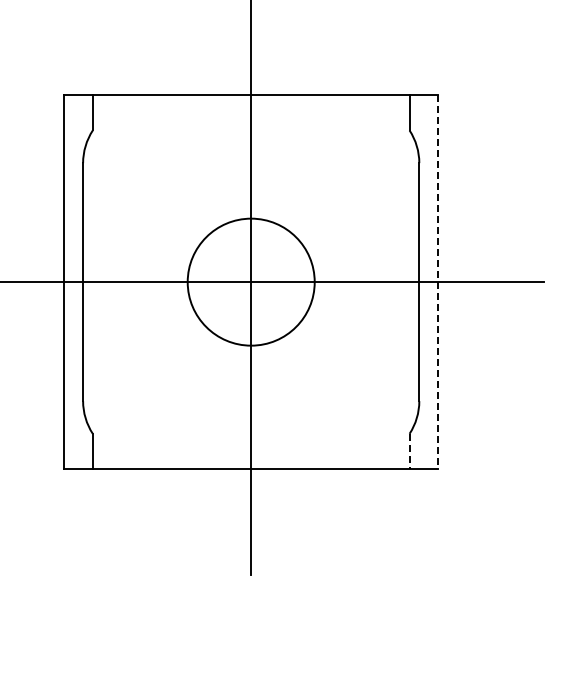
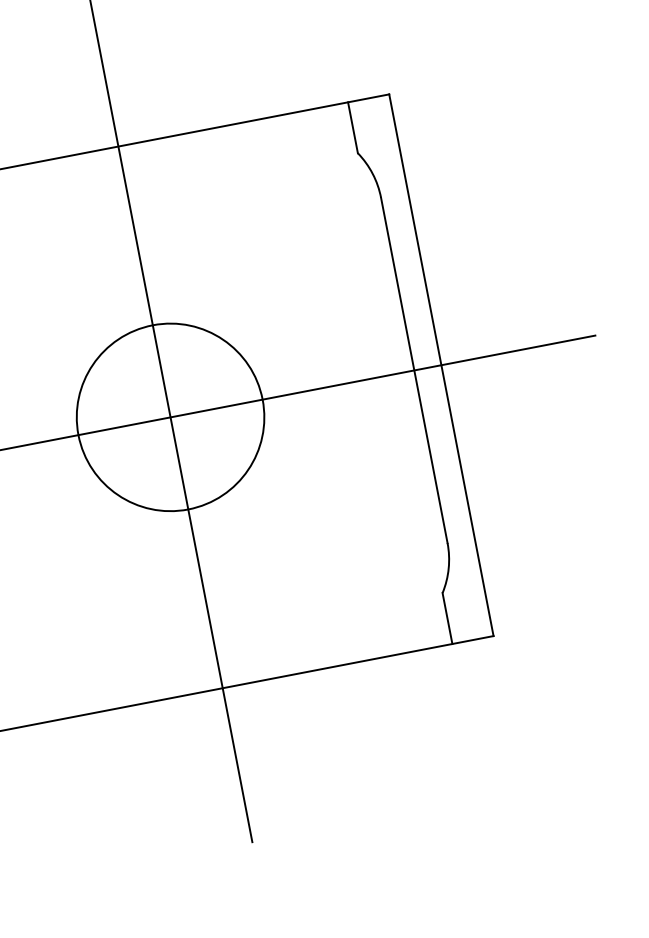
line: (437, 282) -> (440, 365), dashed -> solid
line: (409, 451) -> (447, 618), dashed -> solid

